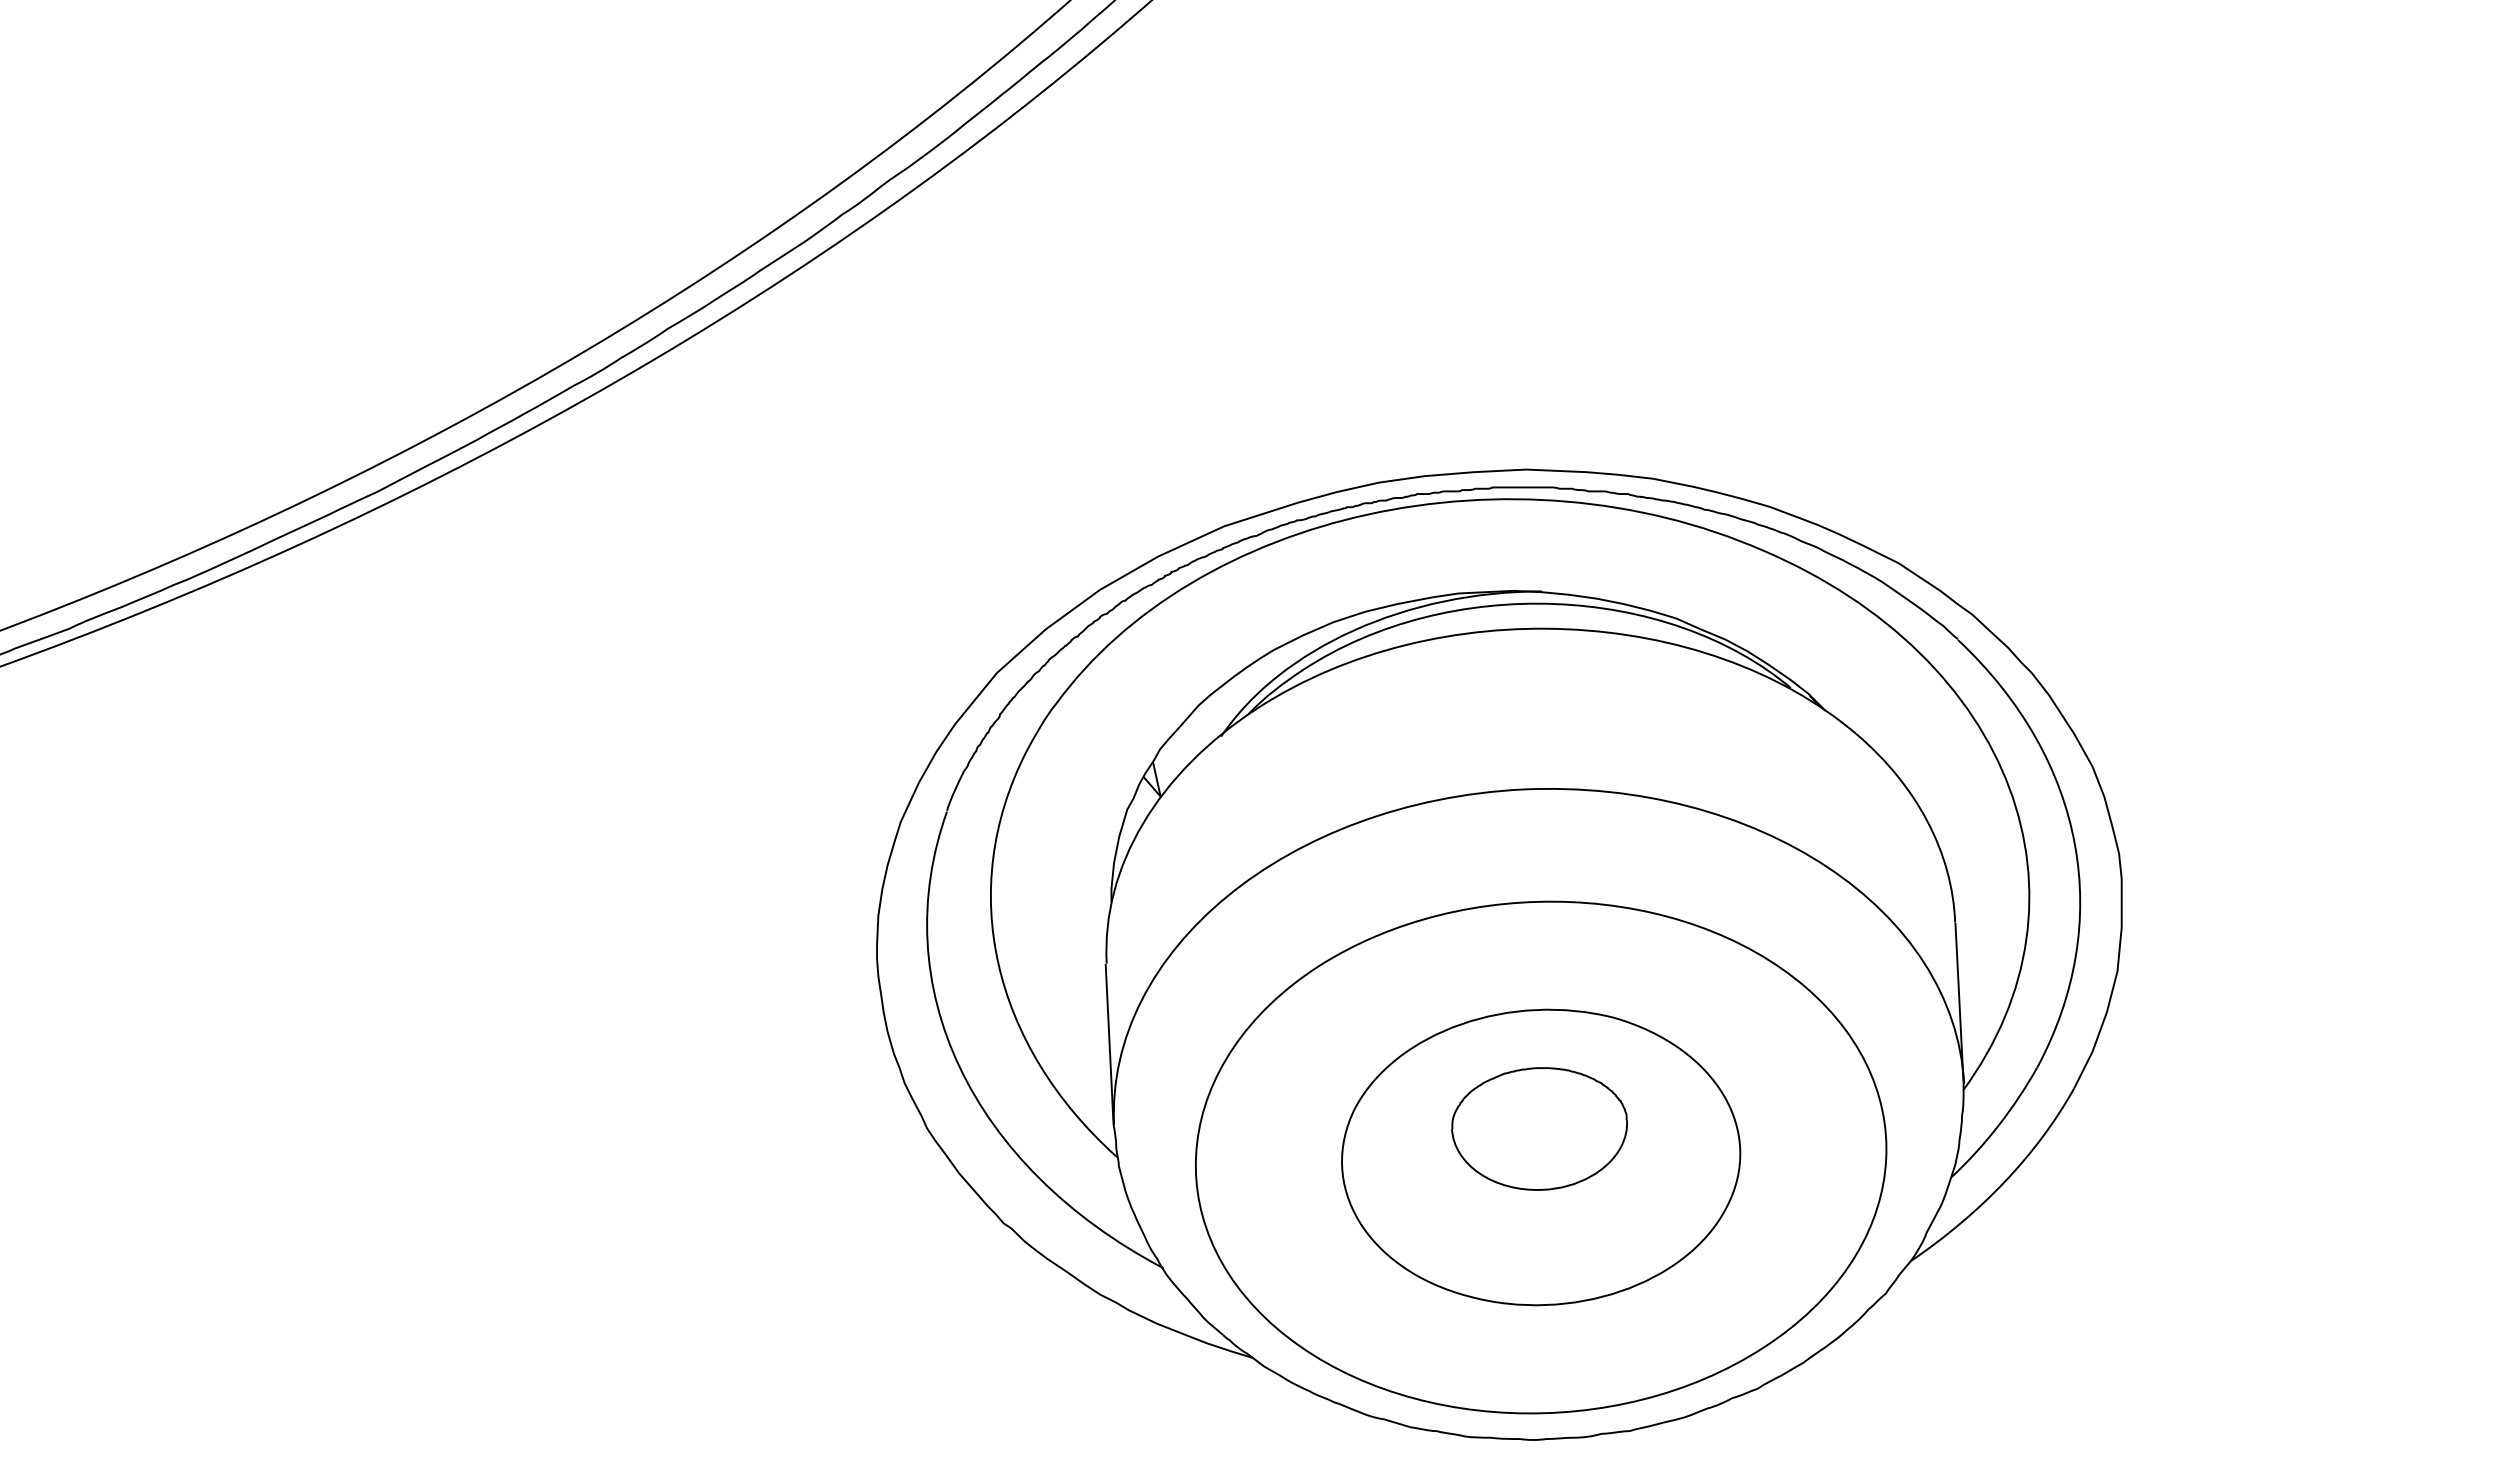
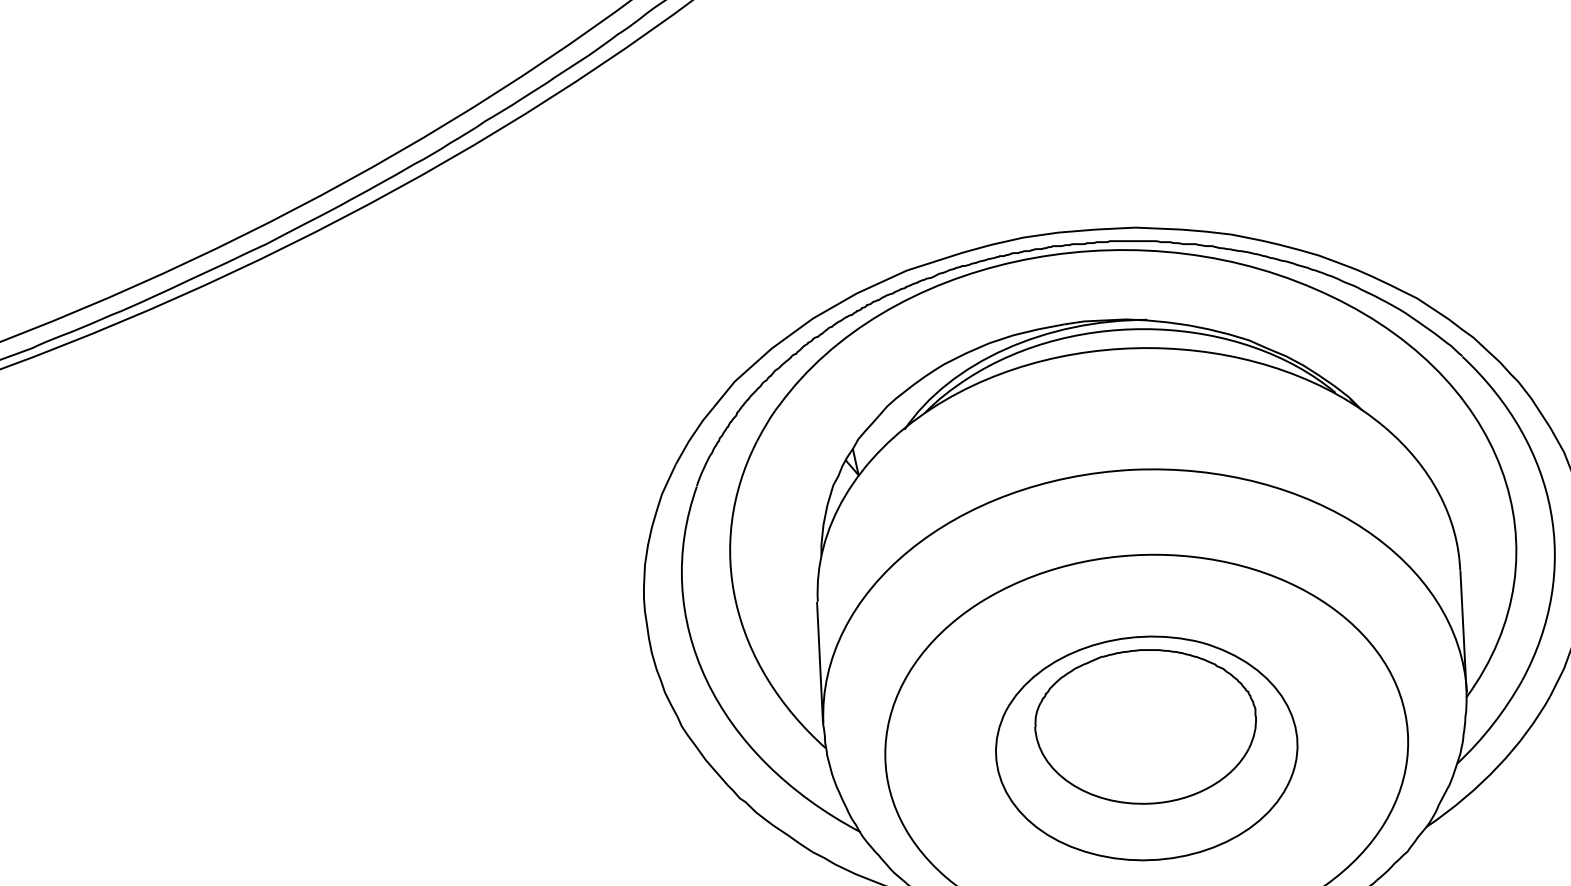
part: (1539, 1128) -> (1145, 726), size x1.67

